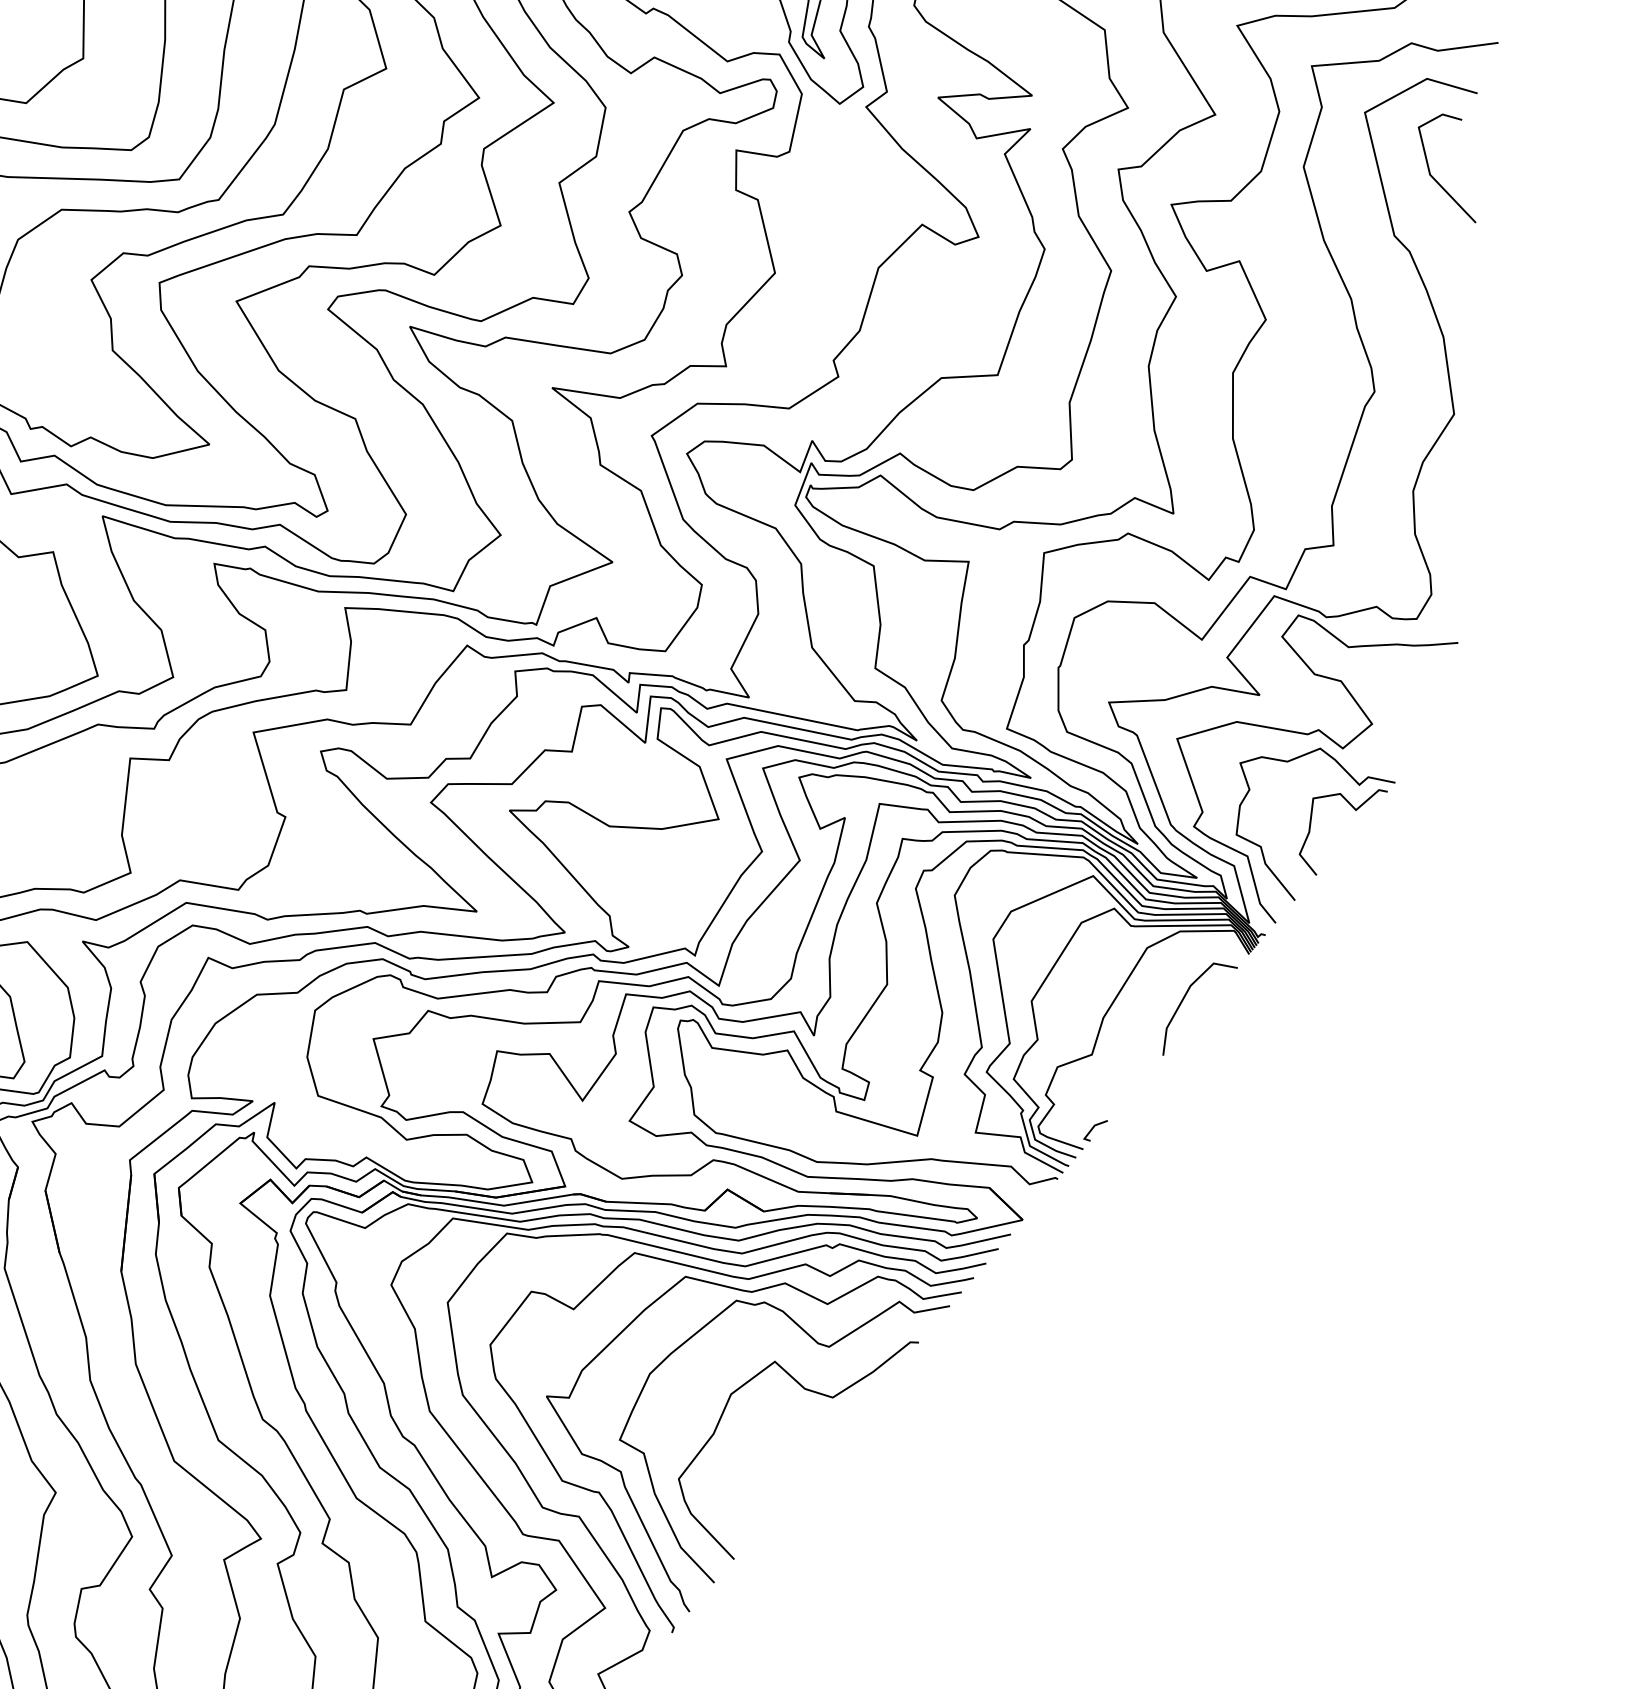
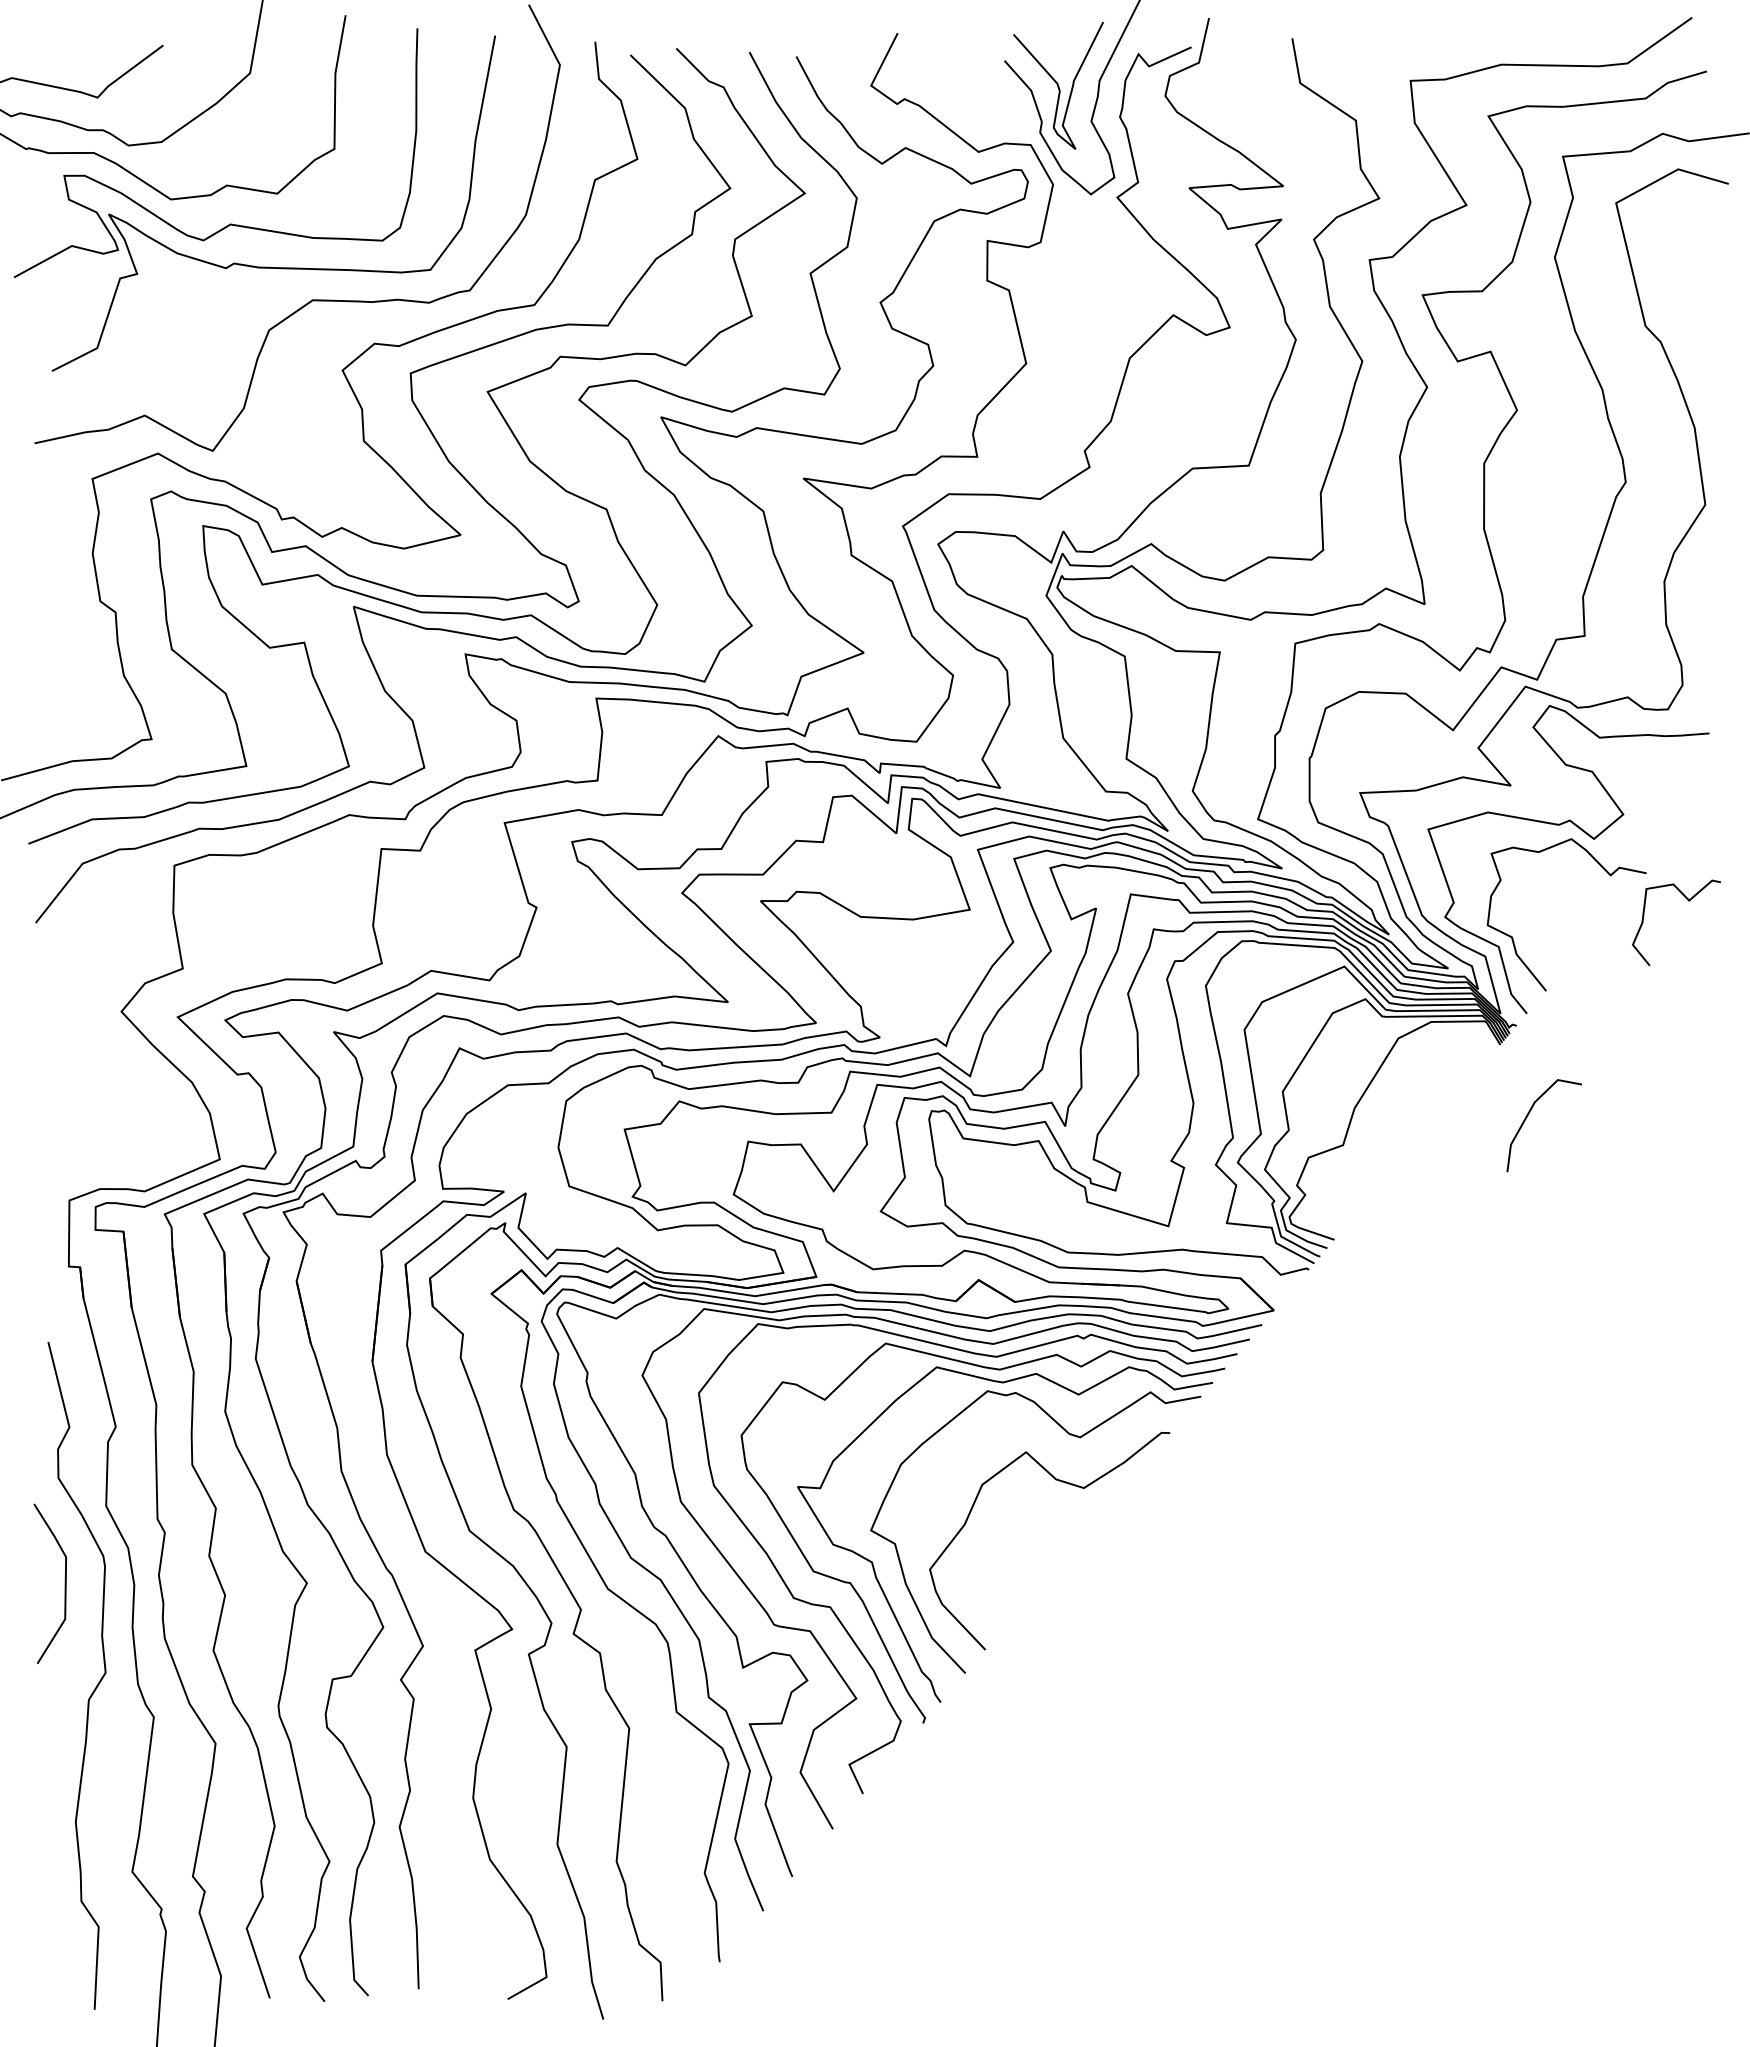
line: (1435, 178) -> (1686, 269), removed
curve: (1355, 810) -> (1688, 901), moved
line: (1183, 1000) -> (1527, 1117), moved
line: (1093, 1128) -> (1344, 1219), removed

